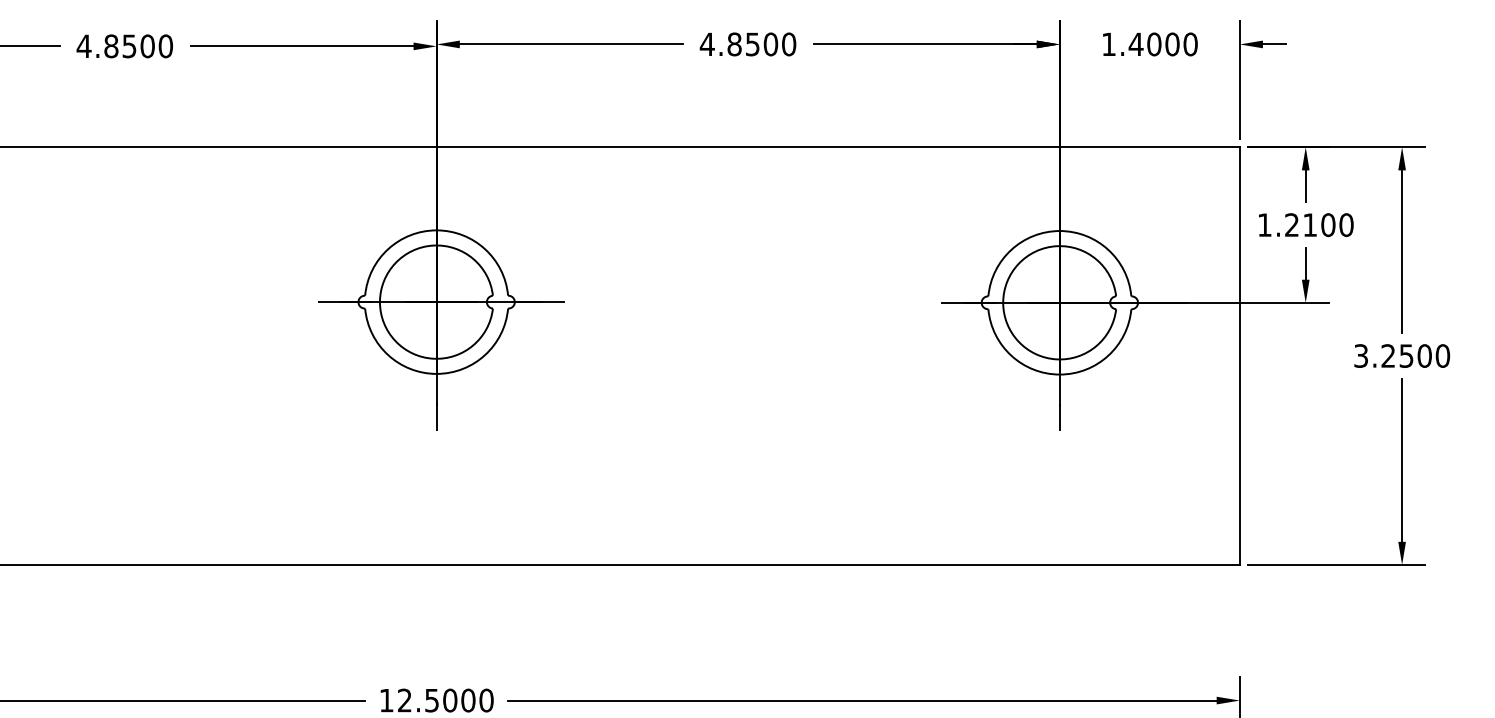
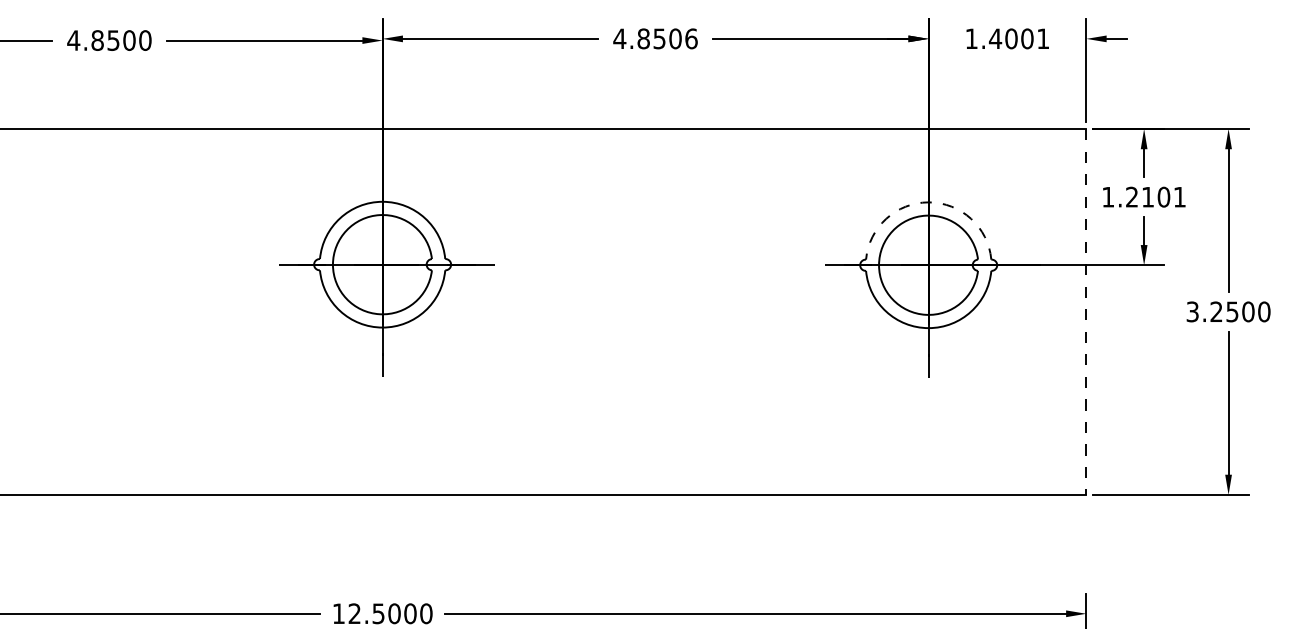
text: (789, 44) -> (691, 38), 4.8500 -> 4.8506
text: (1190, 44) -> (1043, 38), 1.4000 -> 1.4001
text: (1346, 225) -> (1179, 197), 1.2100 -> 1.2101
arc: (1059, 231) -> (928, 202), solid -> dashed
line: (1239, 356) -> (1086, 312), solid -> dashed

